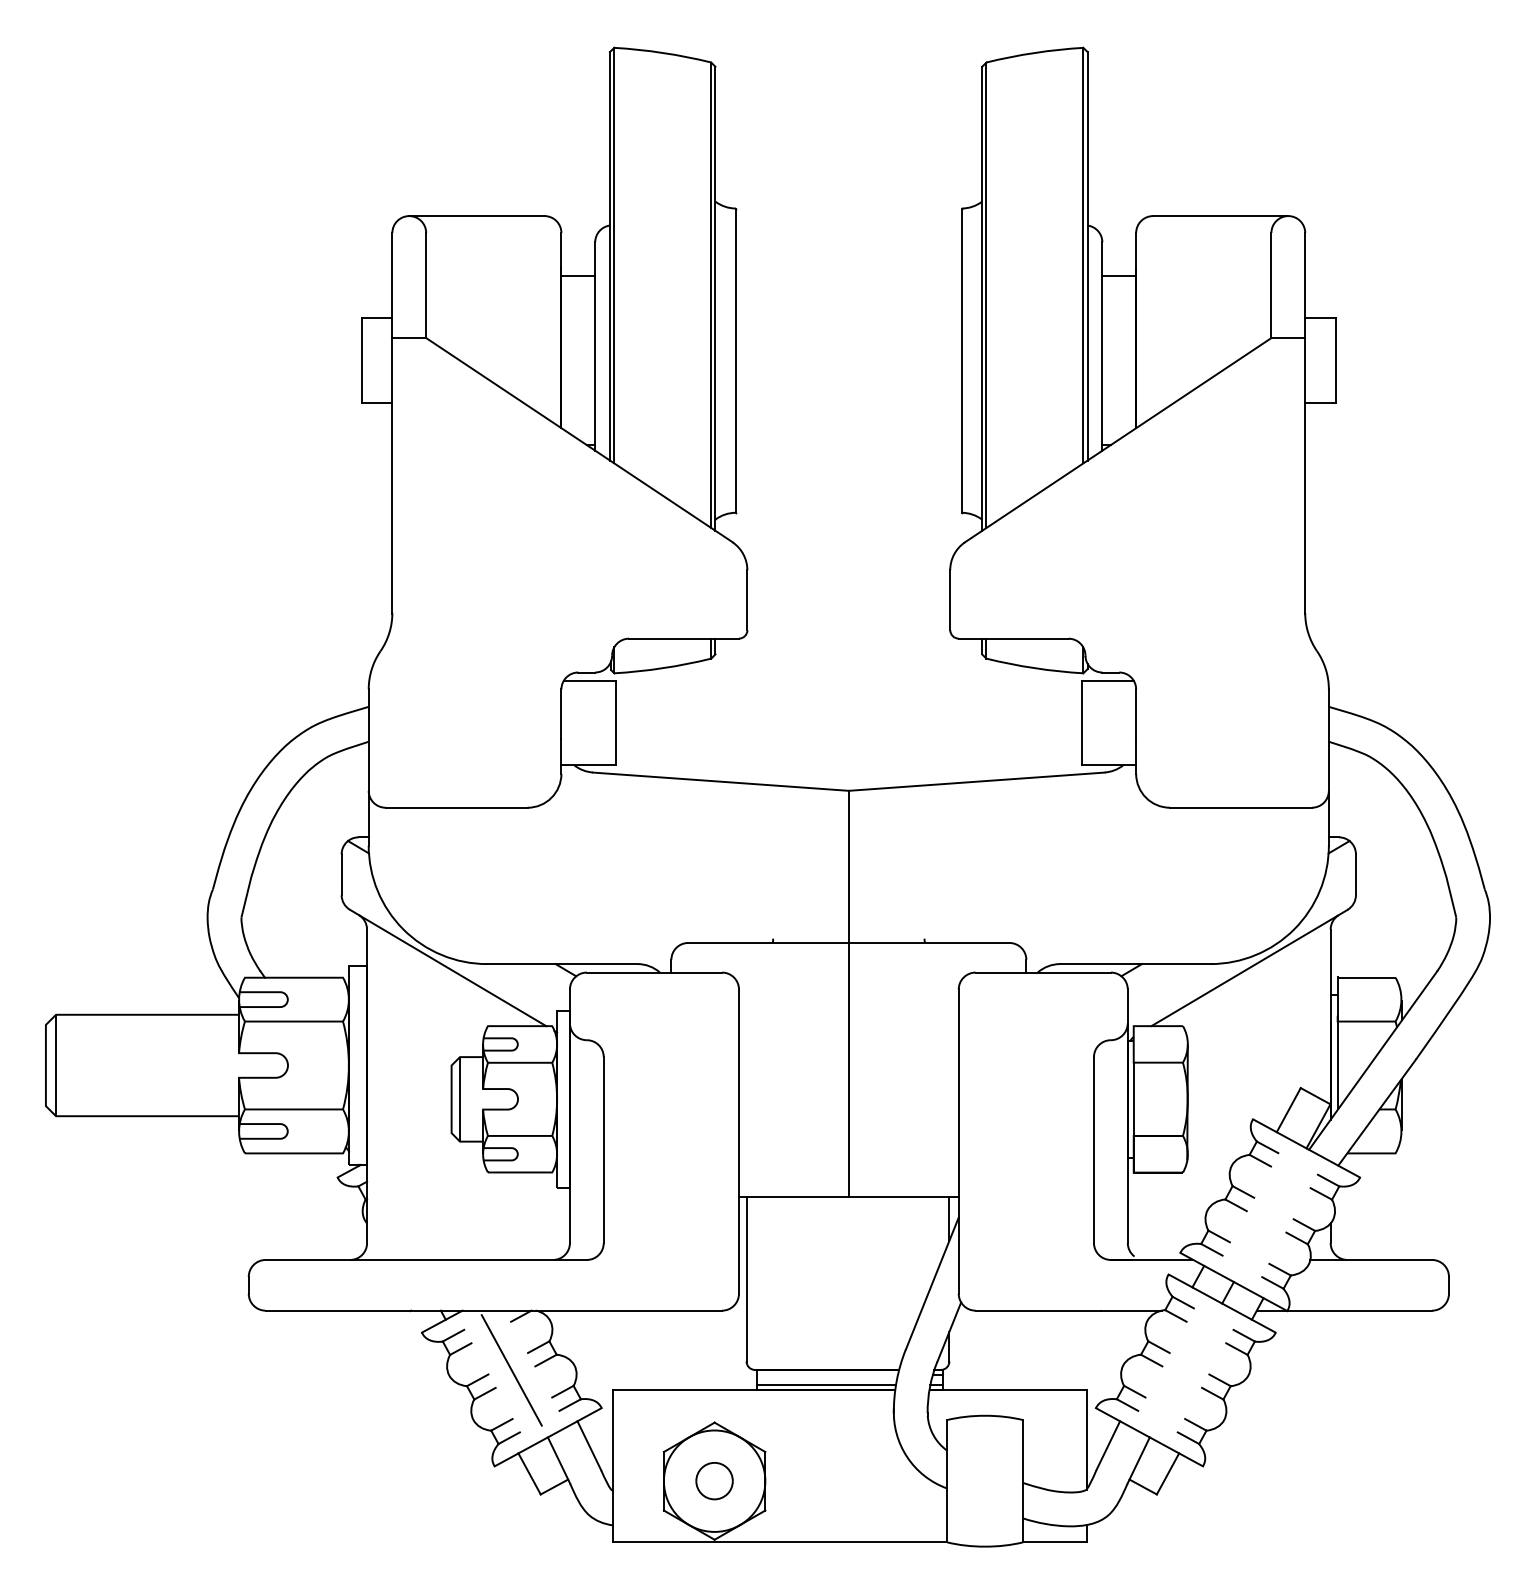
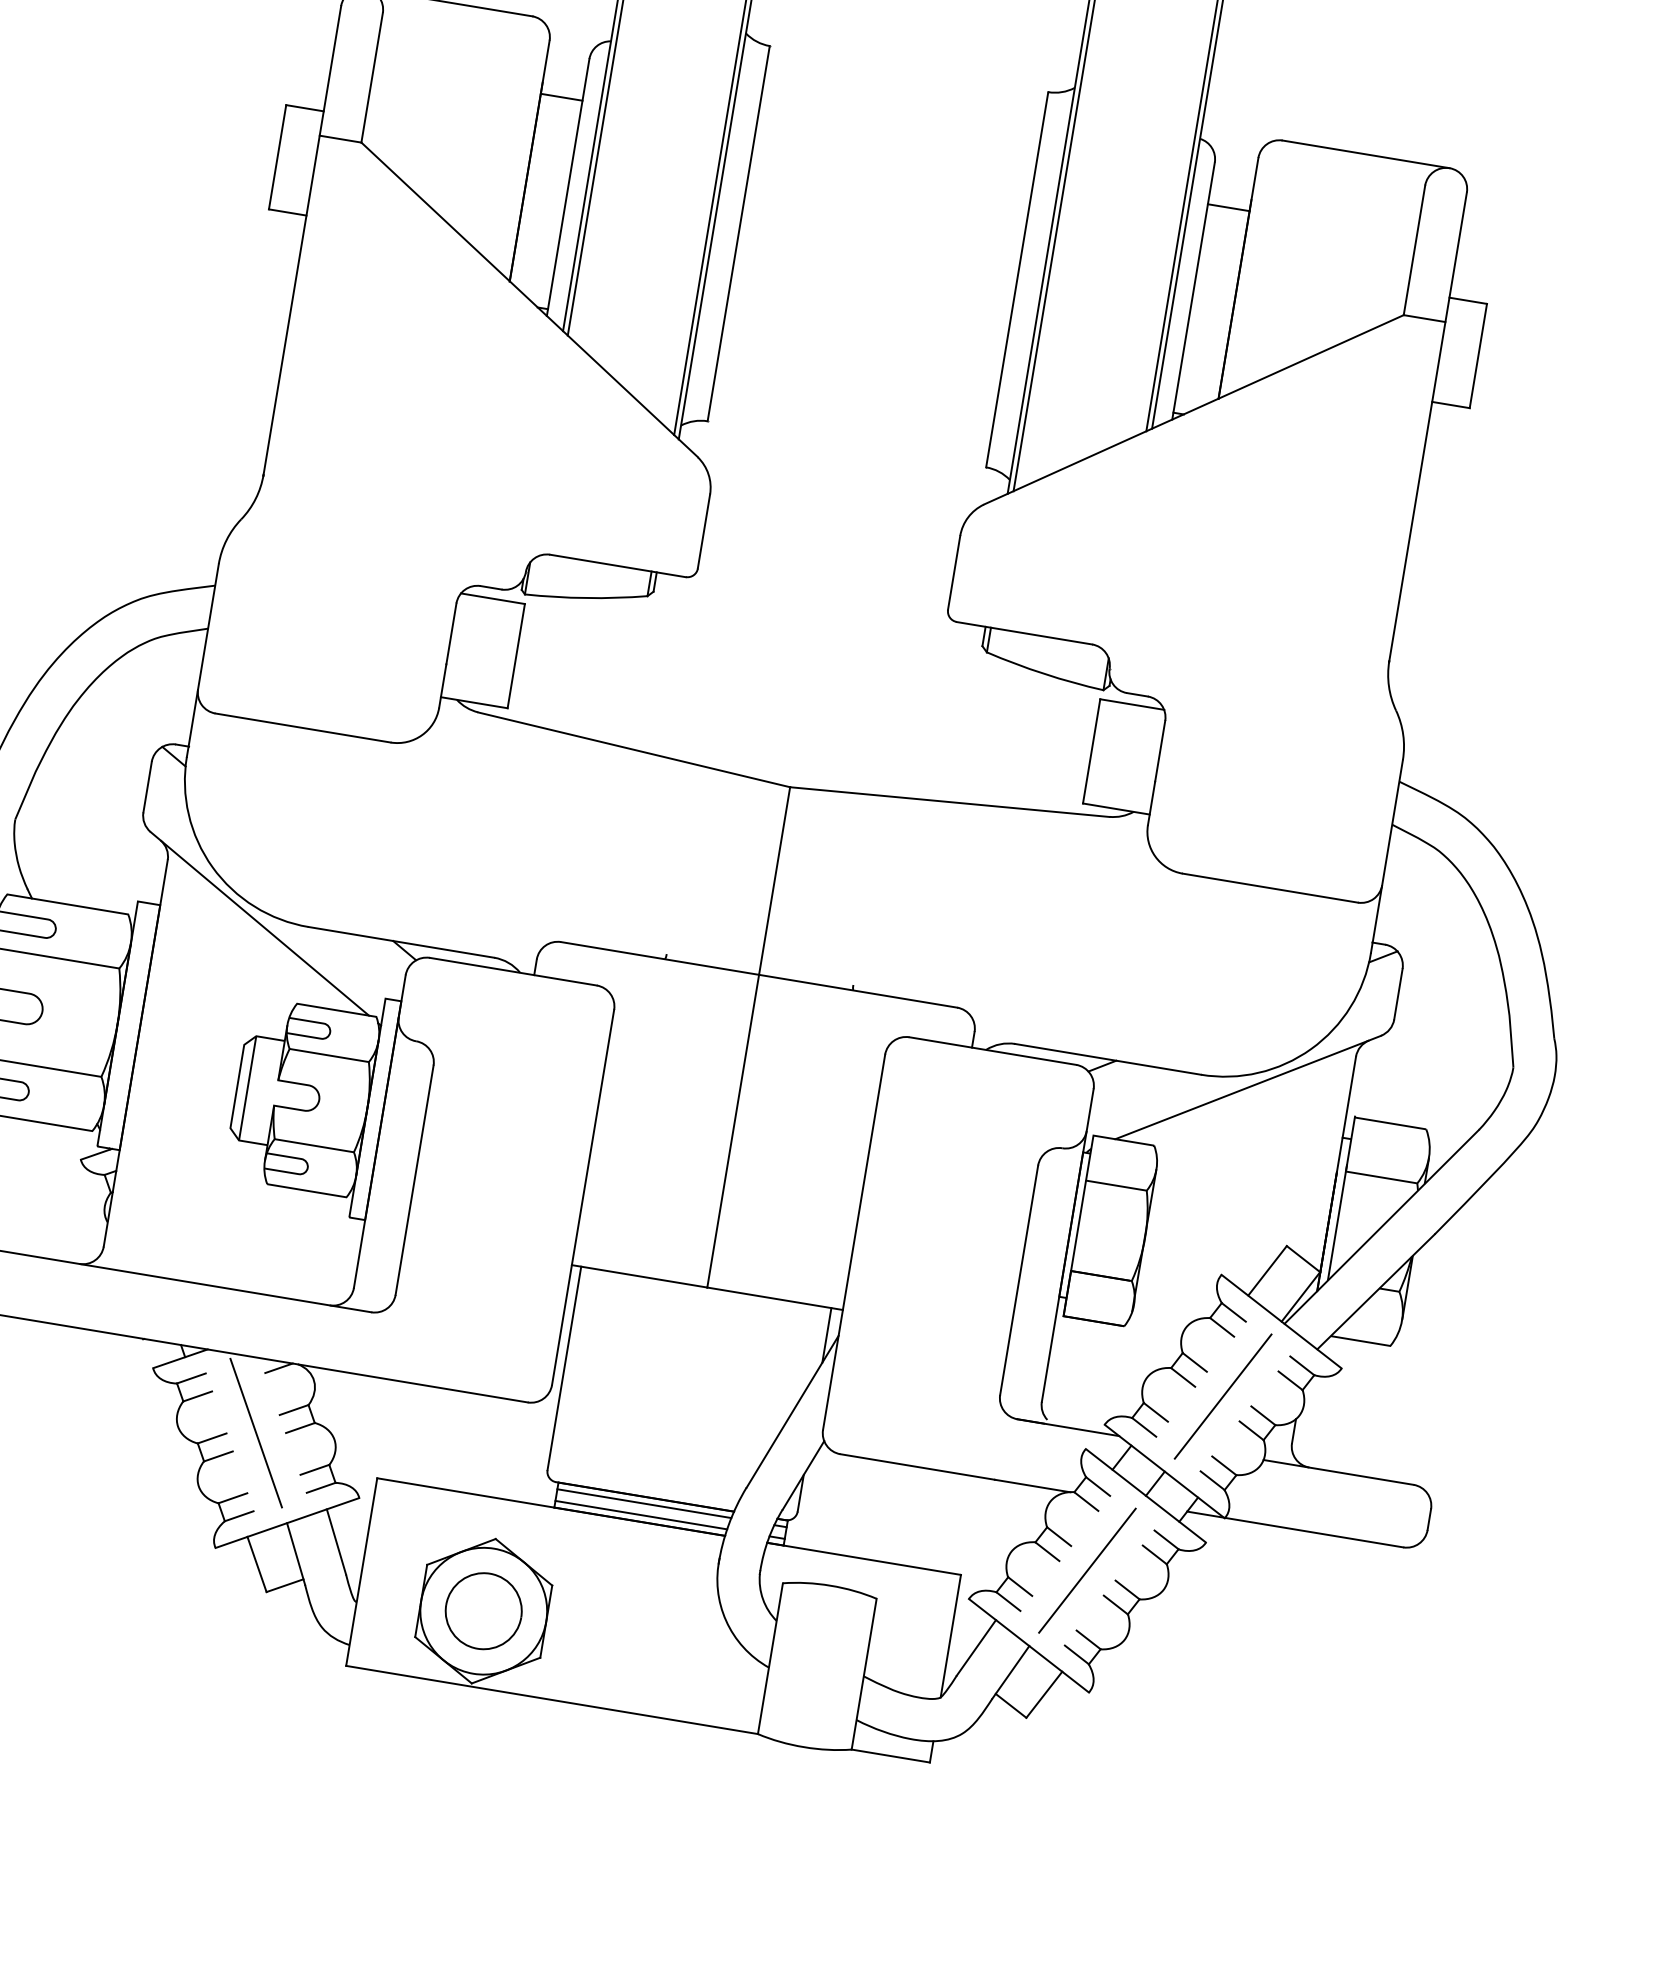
line: (1270, 1215) -> (1223, 1397), added
line: (1185, 1370) -> (1087, 1570), added
line: (826, 1375) -> (643, 1503), added
part: (714, 1480) -> (483, 1610), size x1.67

